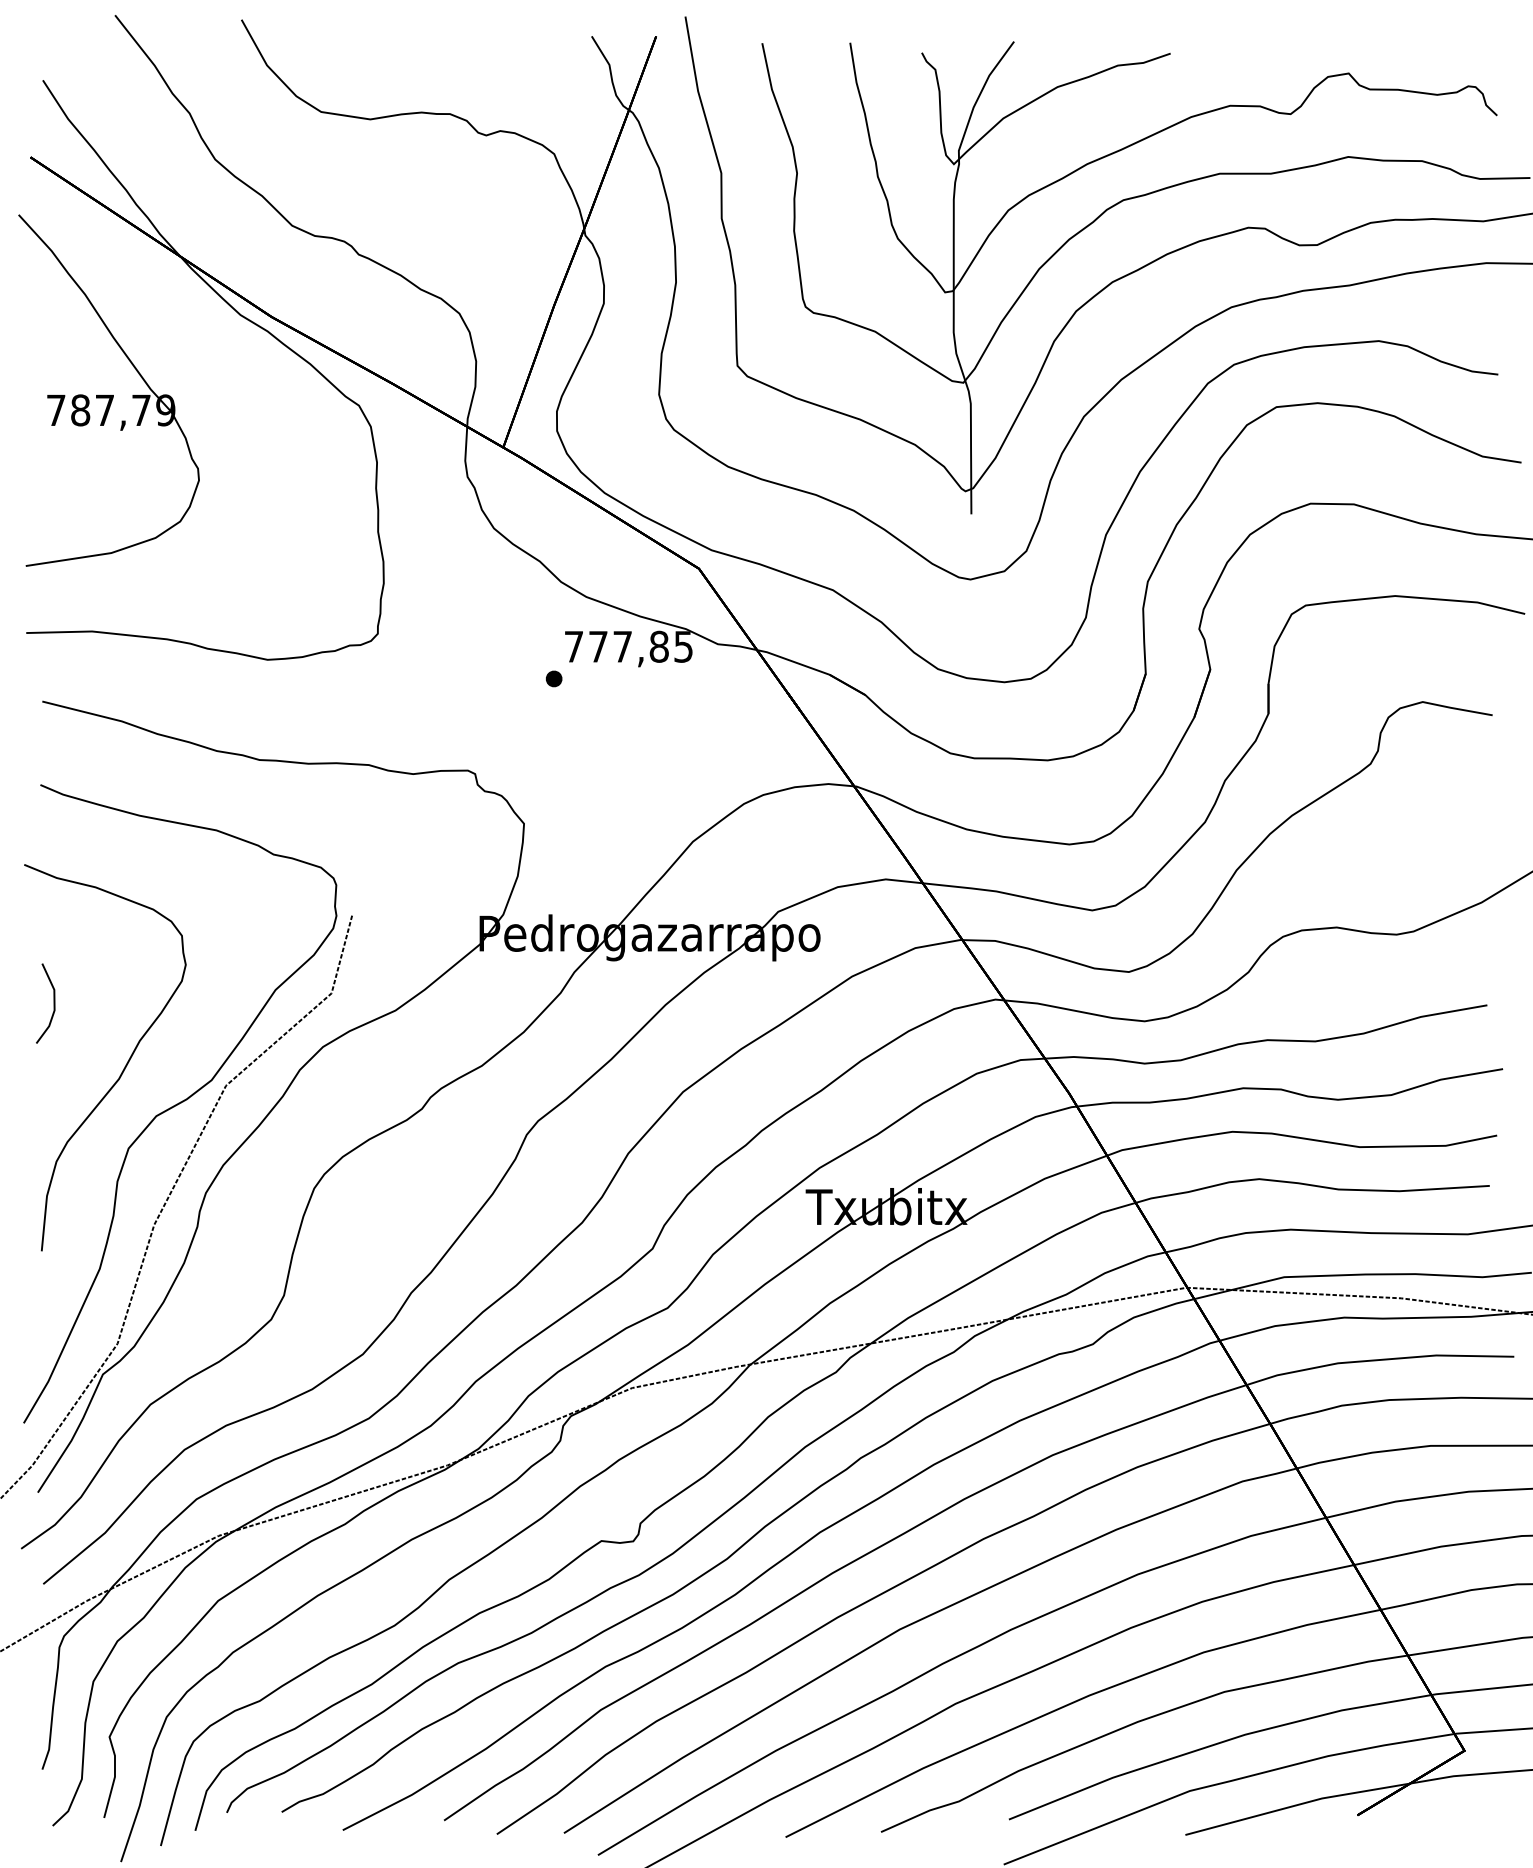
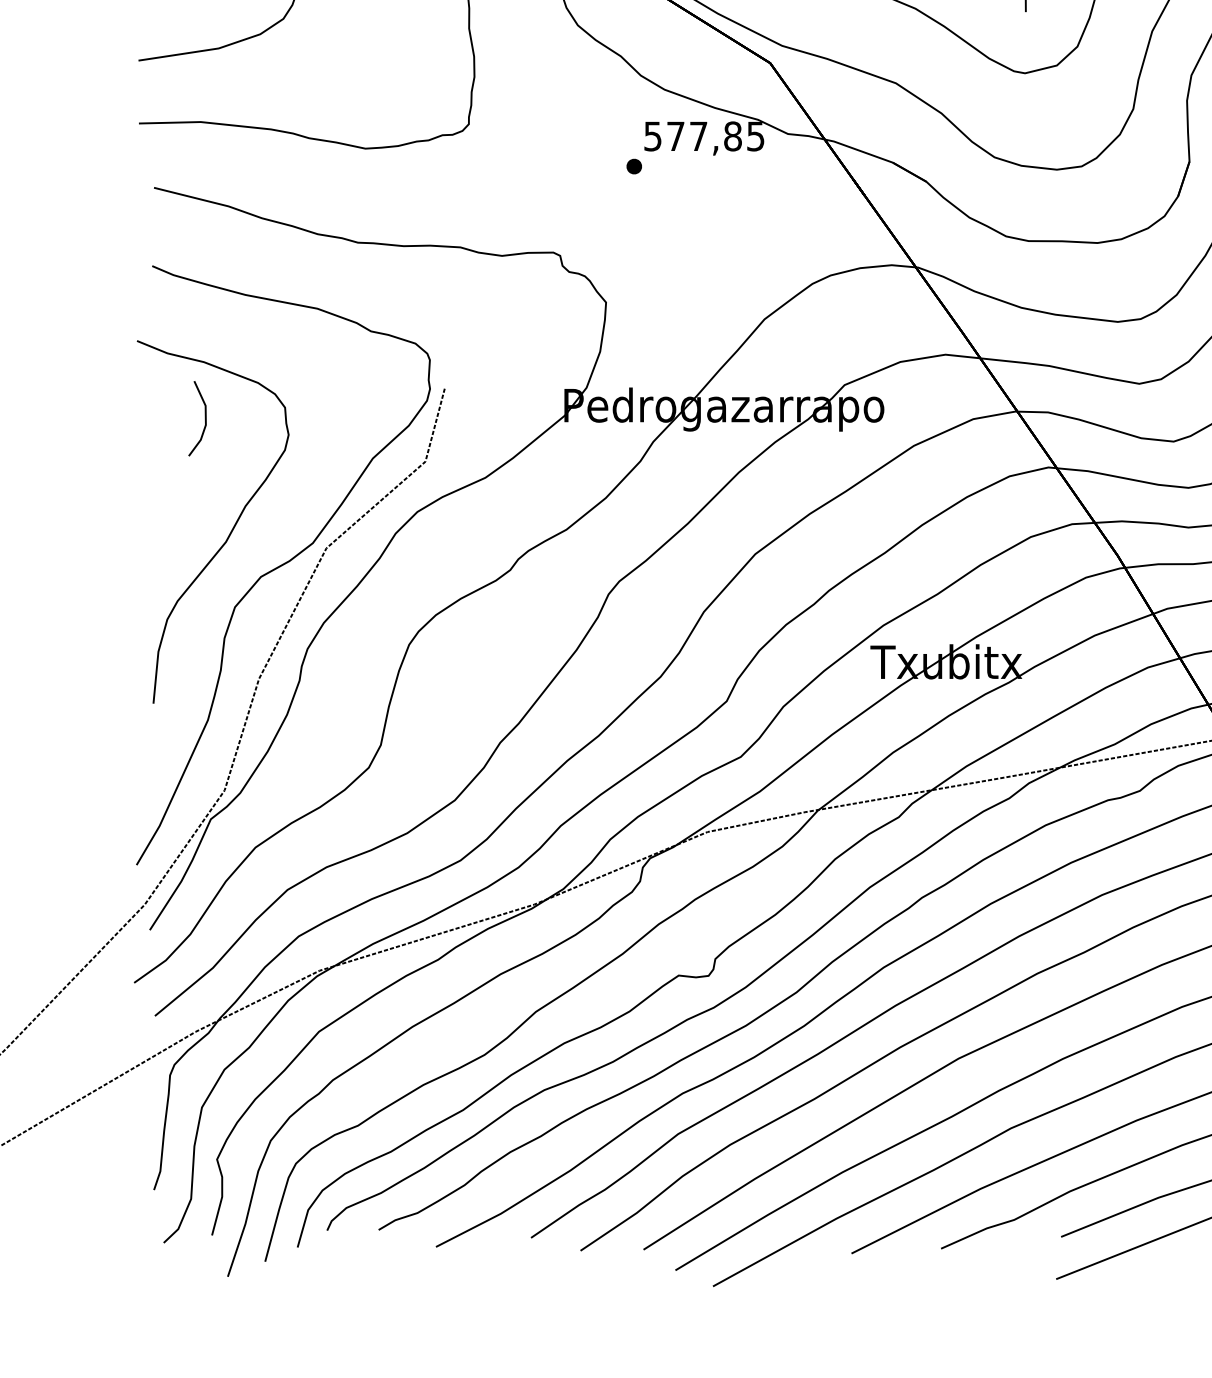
text: (573, 646) -> (652, 136), 777,85 -> 577,85
part: (53, 1003) -> (204, 418), moved

